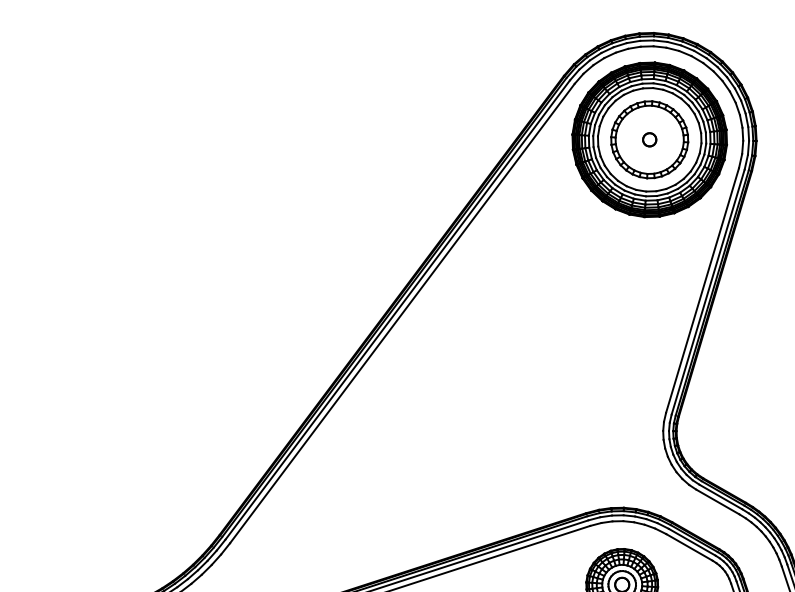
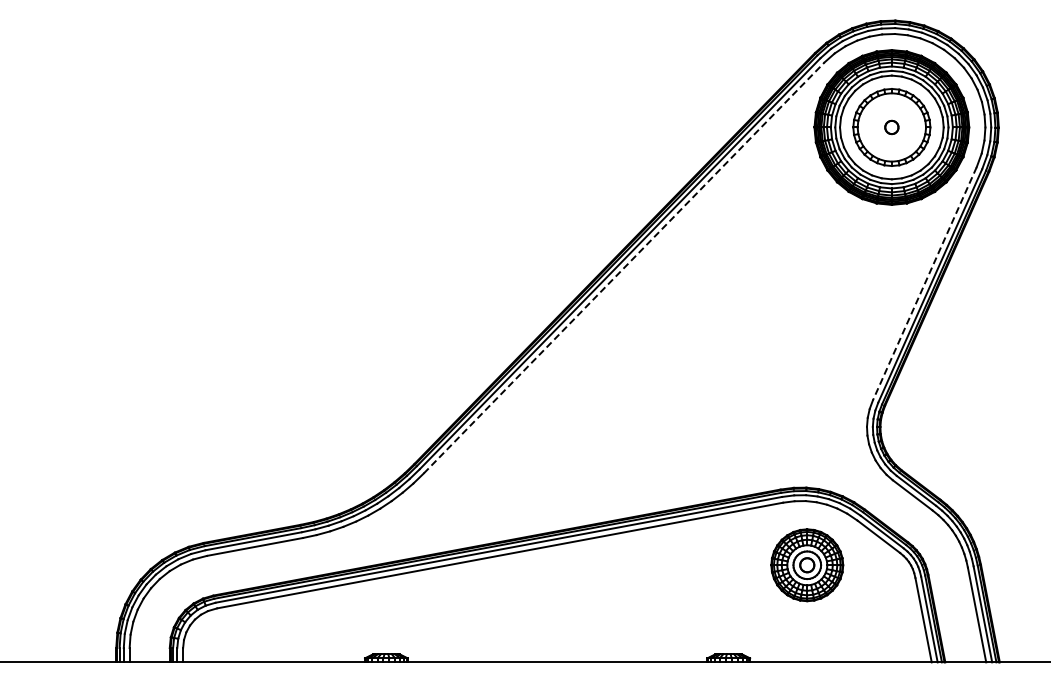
line: (702, 290) -> (924, 283), solid -> dashed
line: (402, 313) -> (624, 267), solid -> dashed

